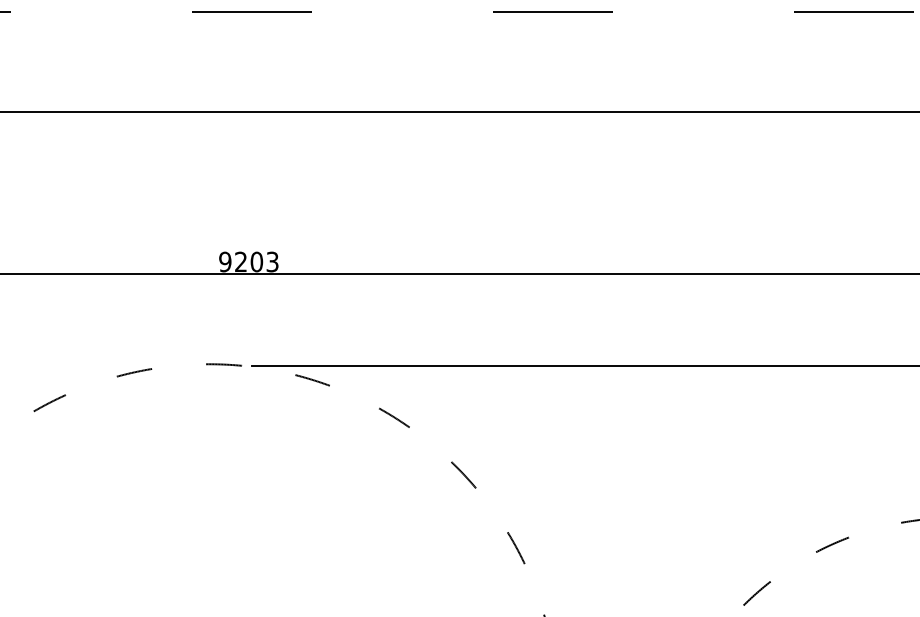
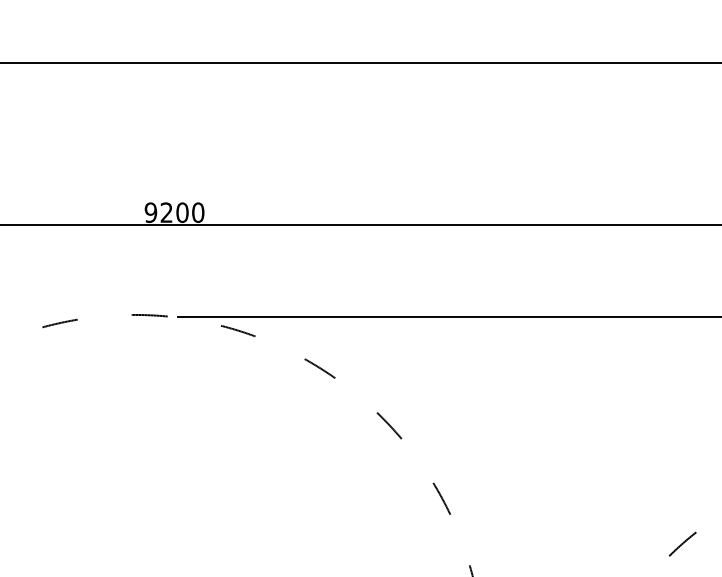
text: (272, 261) -> (198, 212), 9203 -> 9200

